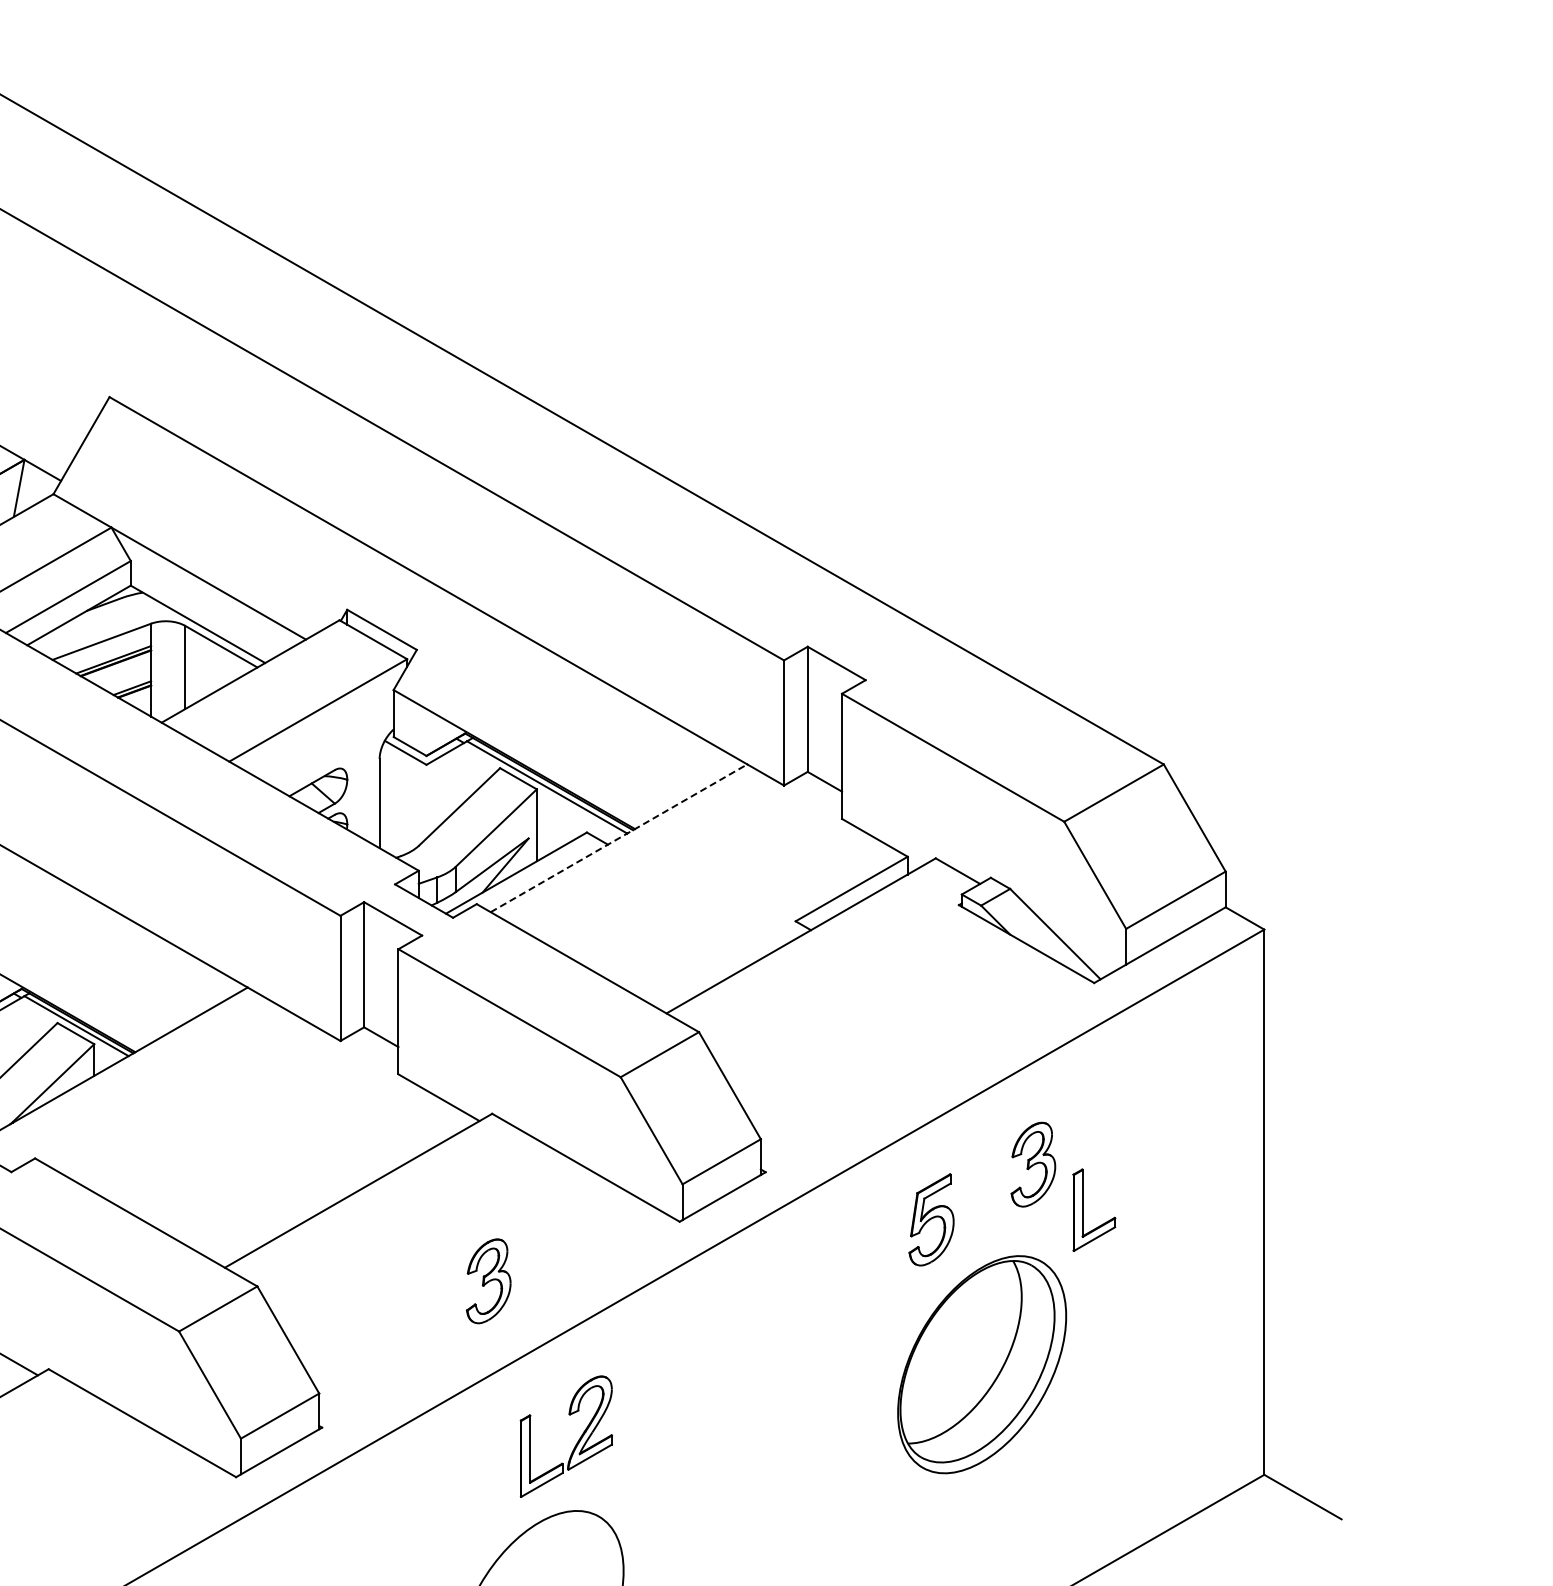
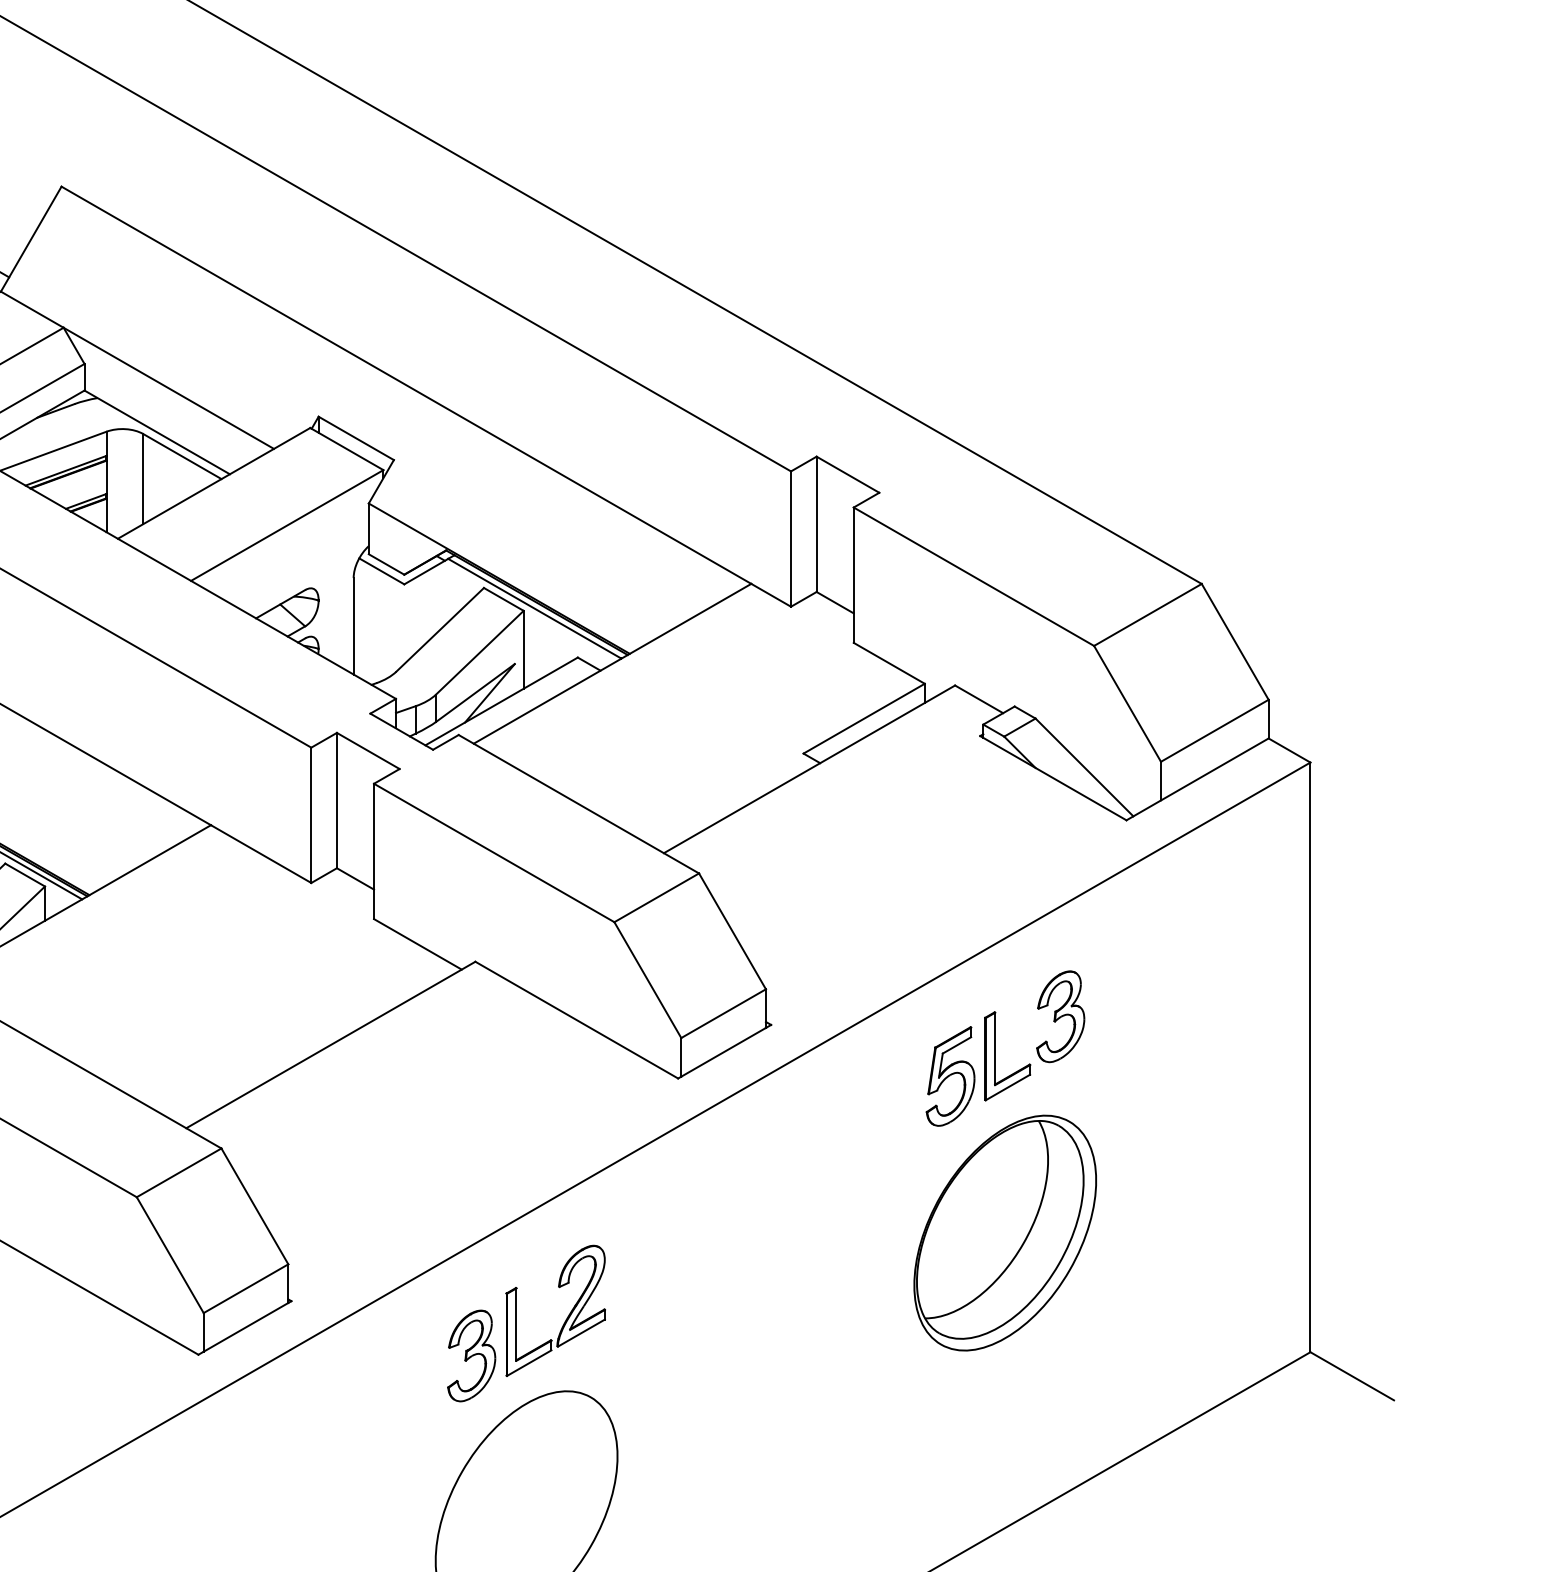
line: (619, 838) -> (613, 664), dashed -> solid
part: (1083, 1209) -> (995, 1055), moved
part: (488, 1281) -> (471, 1356), moved

